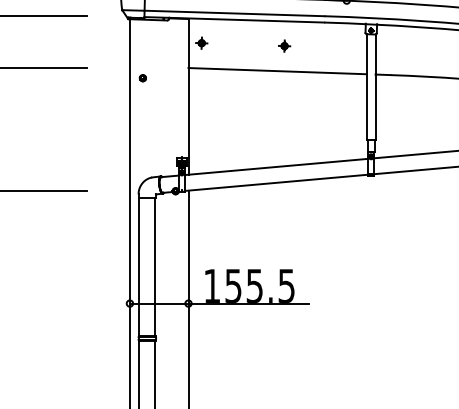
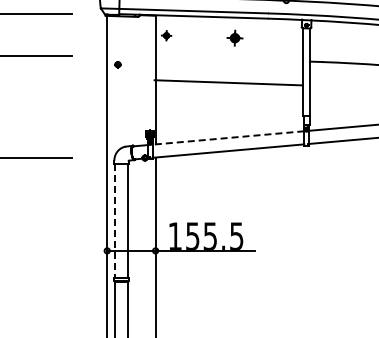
part: (283, 45) -> (234, 37), size x1.6
line: (277, 70) -> (228, 82), moved
line: (275, 167) -> (227, 138), solid -> dashed
line: (139, 268) -> (115, 221), solid -> dashed

